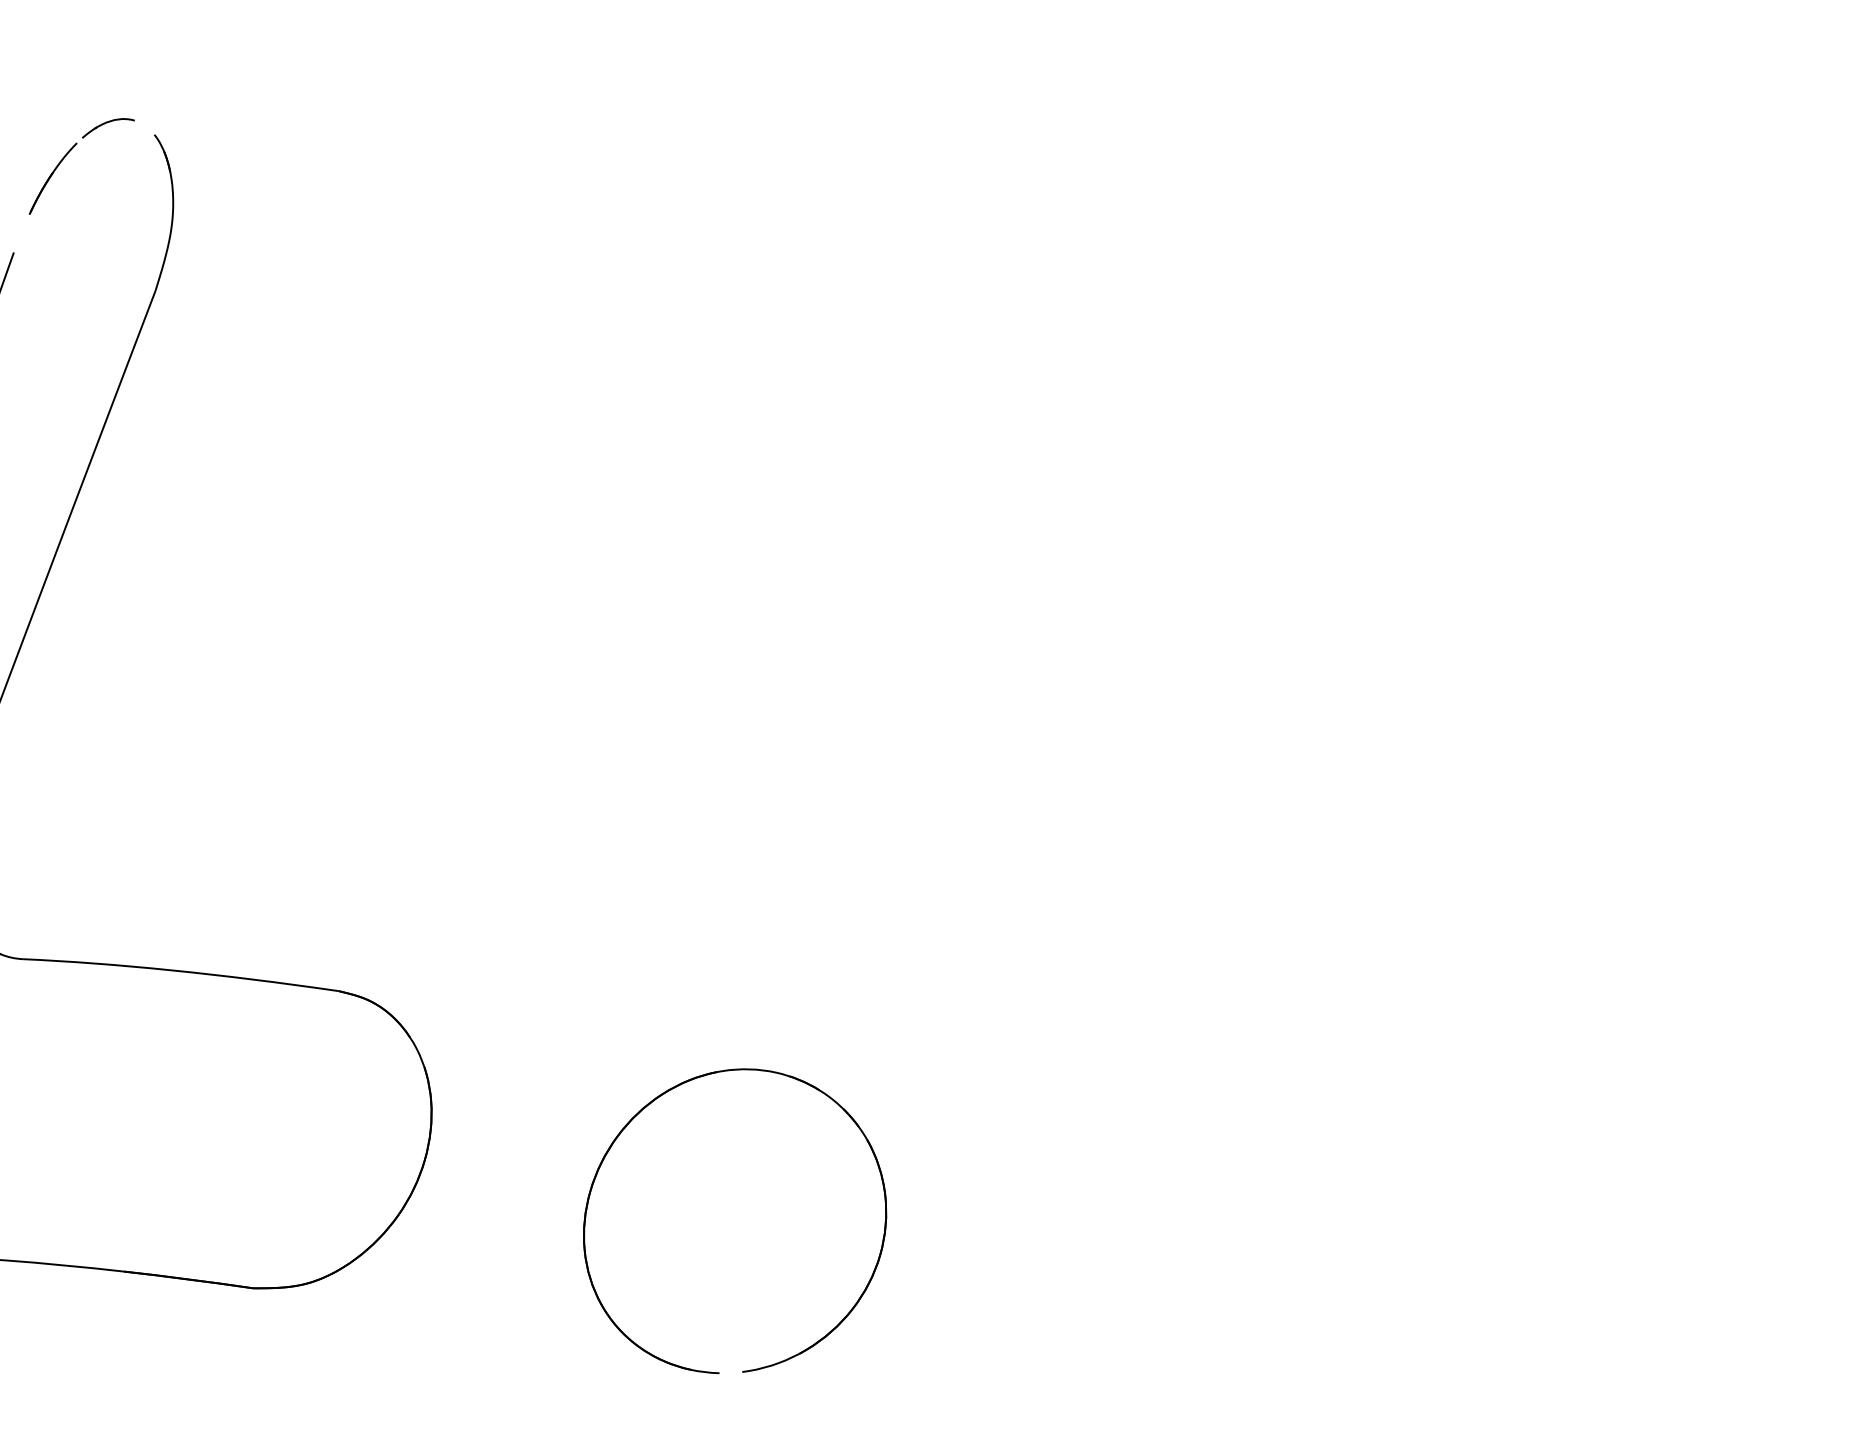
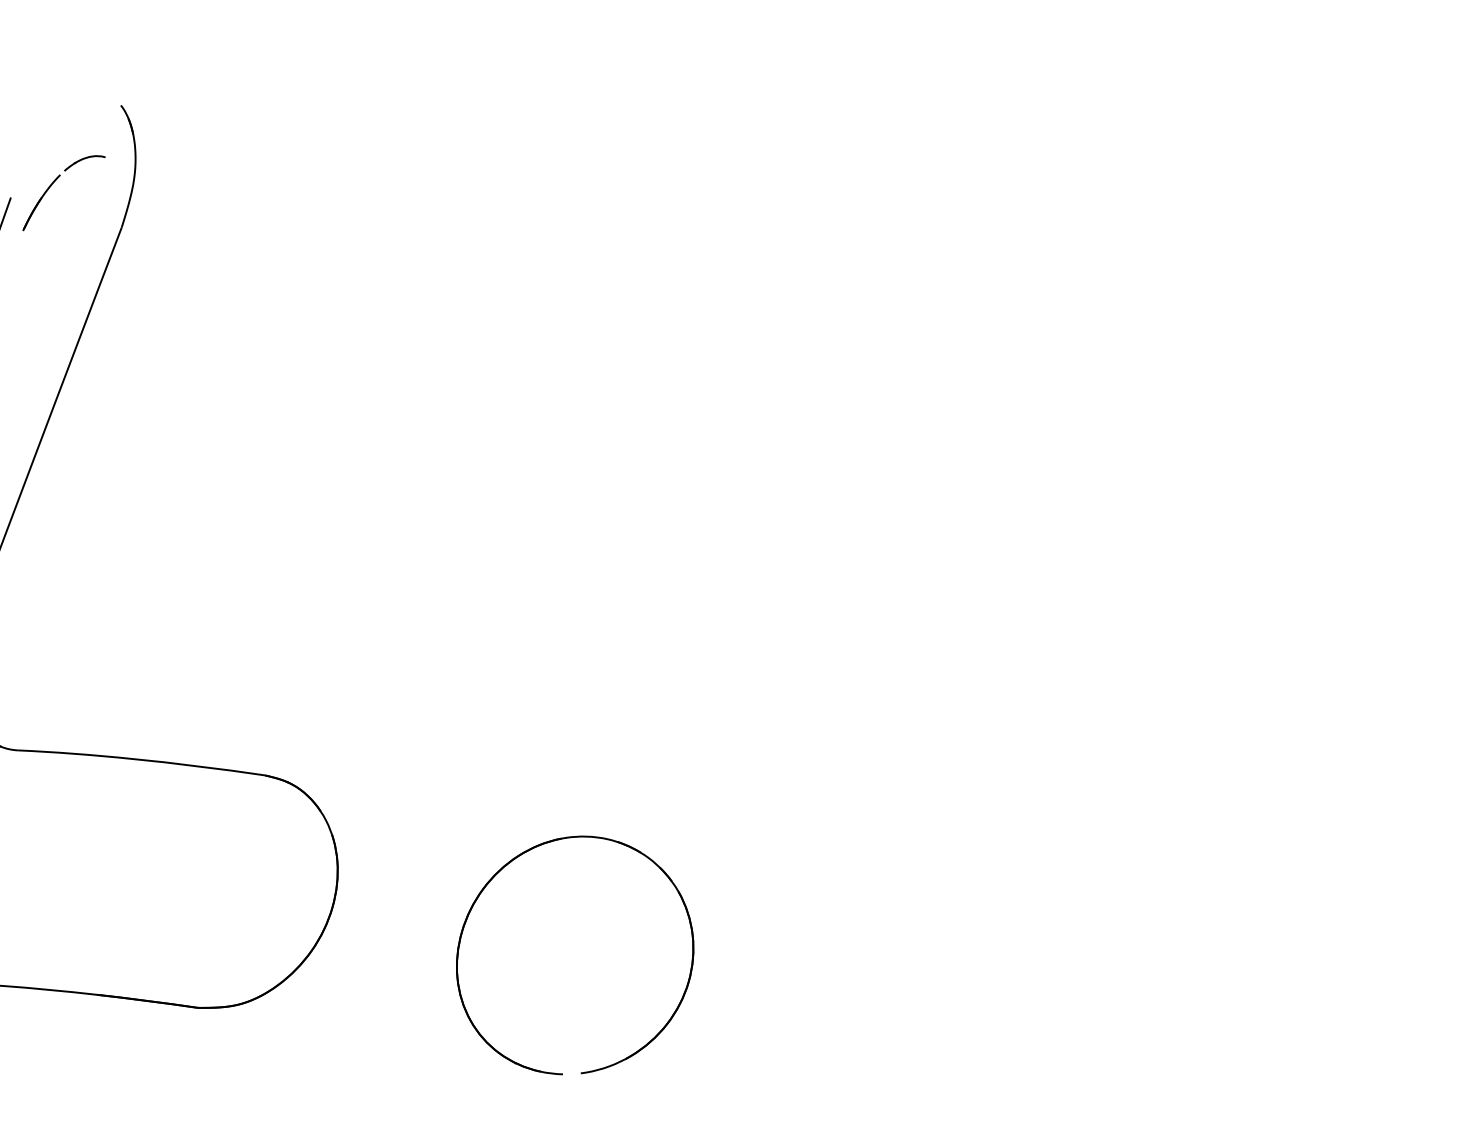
part: (67, 156) -> (52, 185), moved

